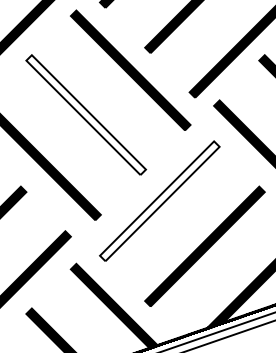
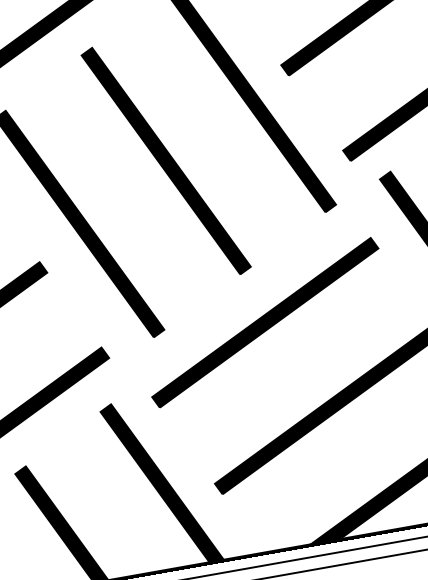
fill: (86, 115) -> (166, 161), added
fill: (159, 201) -> (264, 323), added

